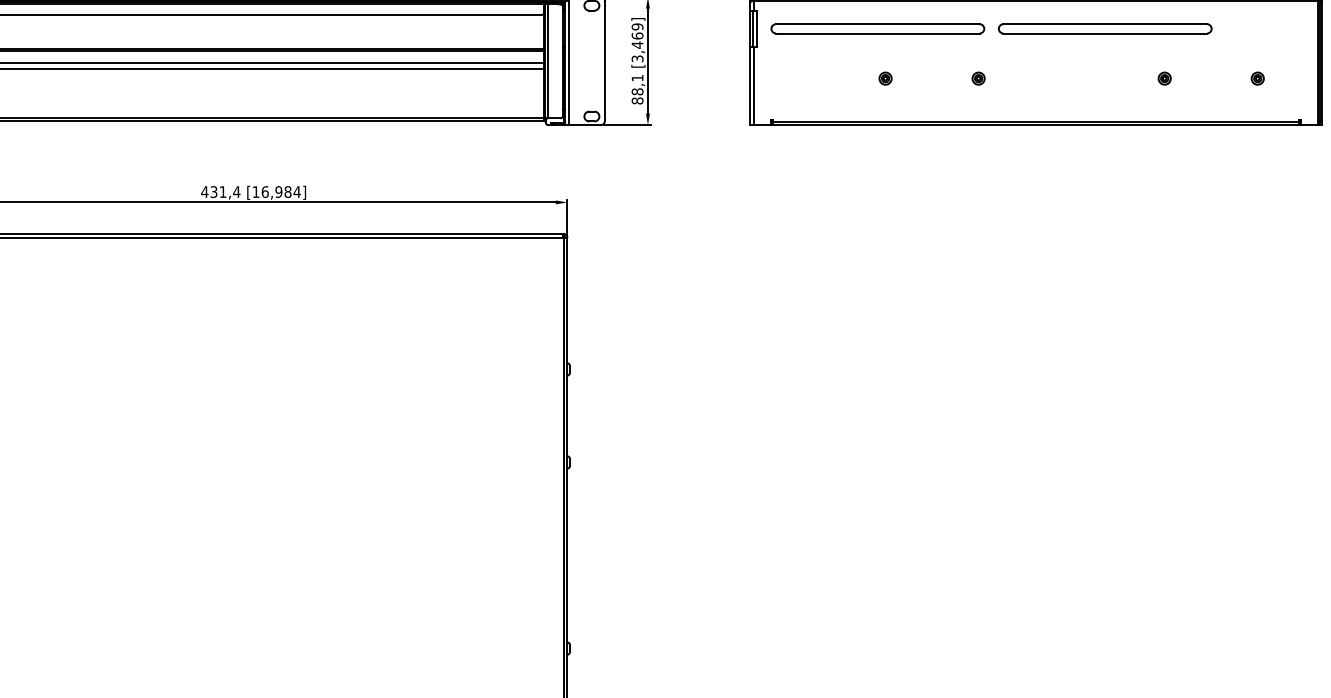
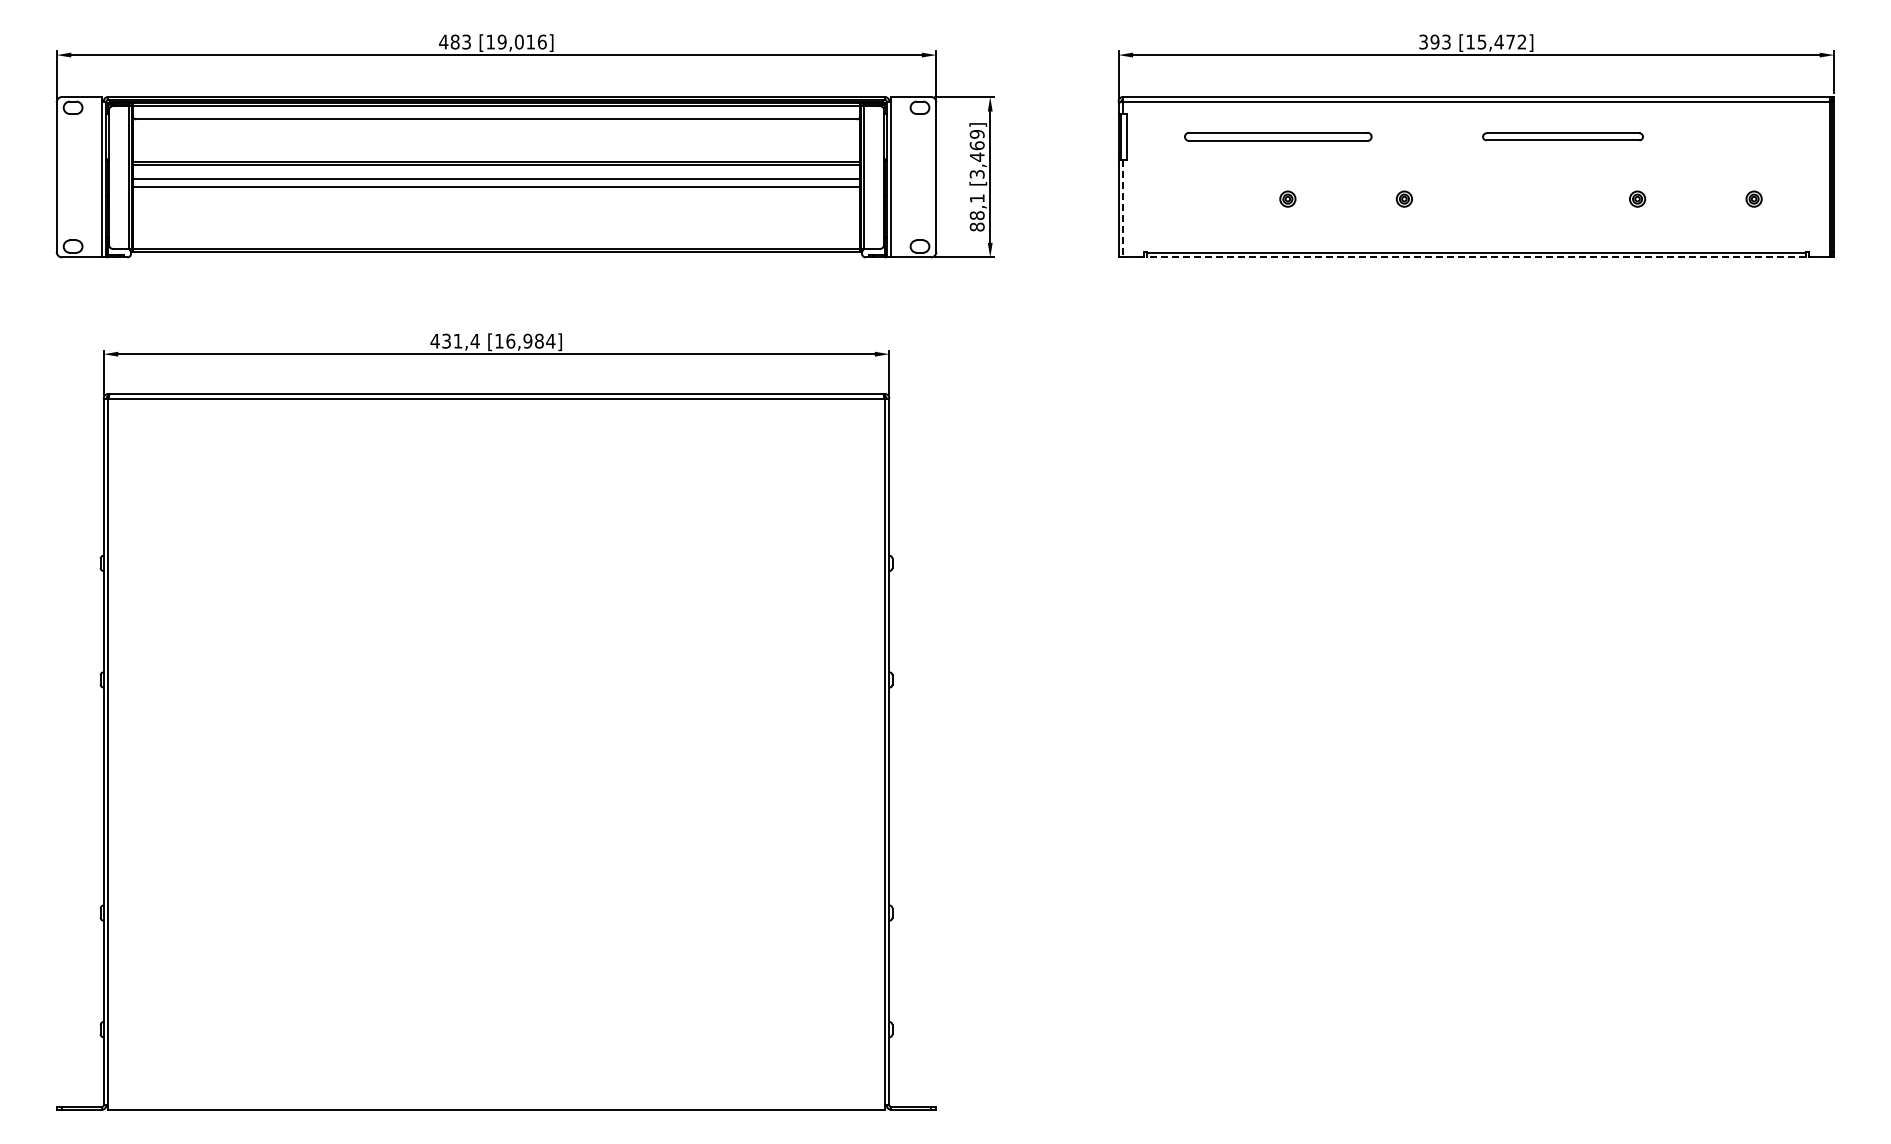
part: (878, 28) -> (1278, 136), size x0.7
part: (1104, 28) -> (1562, 136), size x0.6
line: (754, 86) -> (1123, 208), solid -> dashed
line: (1036, 125) -> (1476, 257), solid -> dashed

